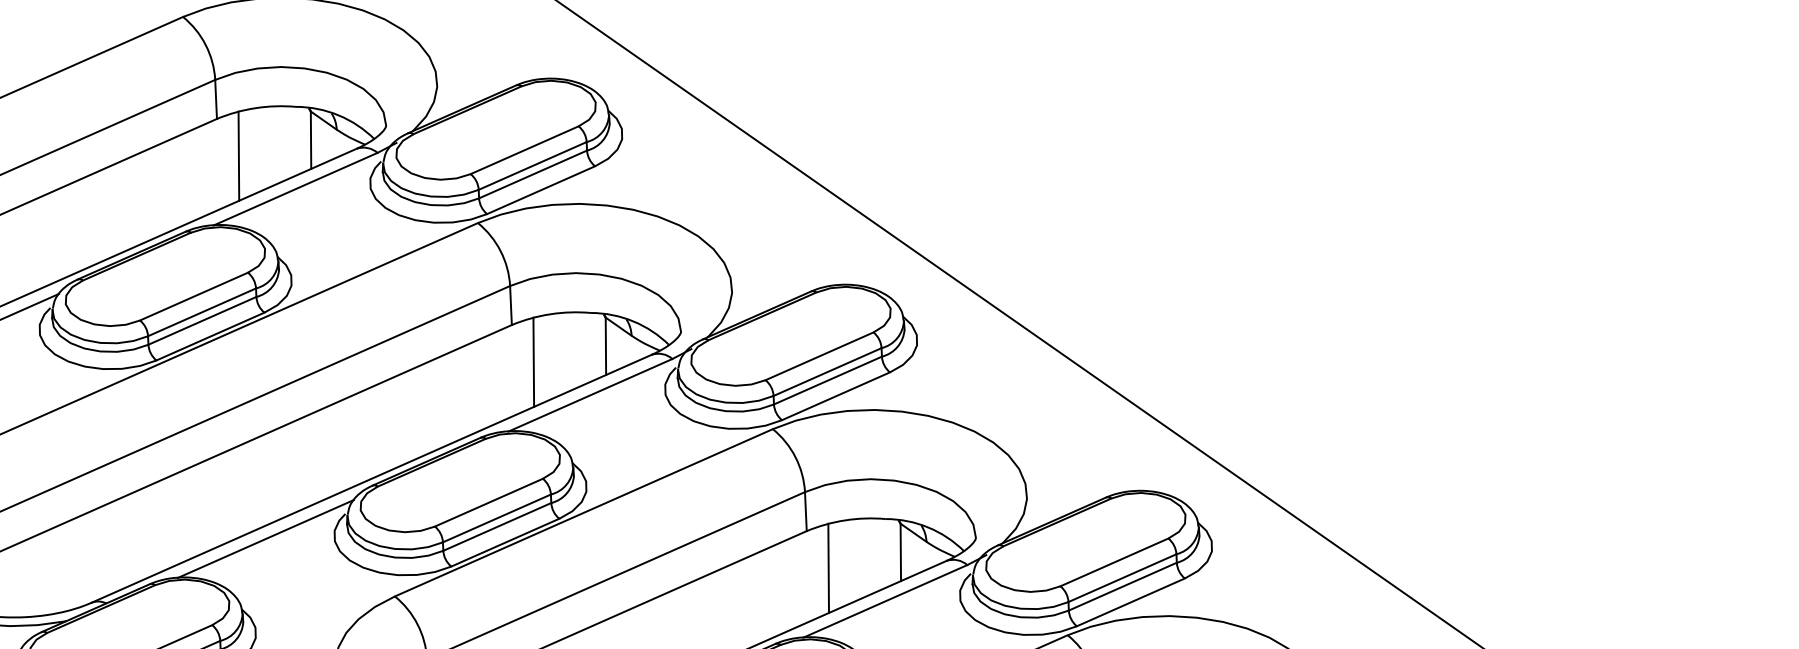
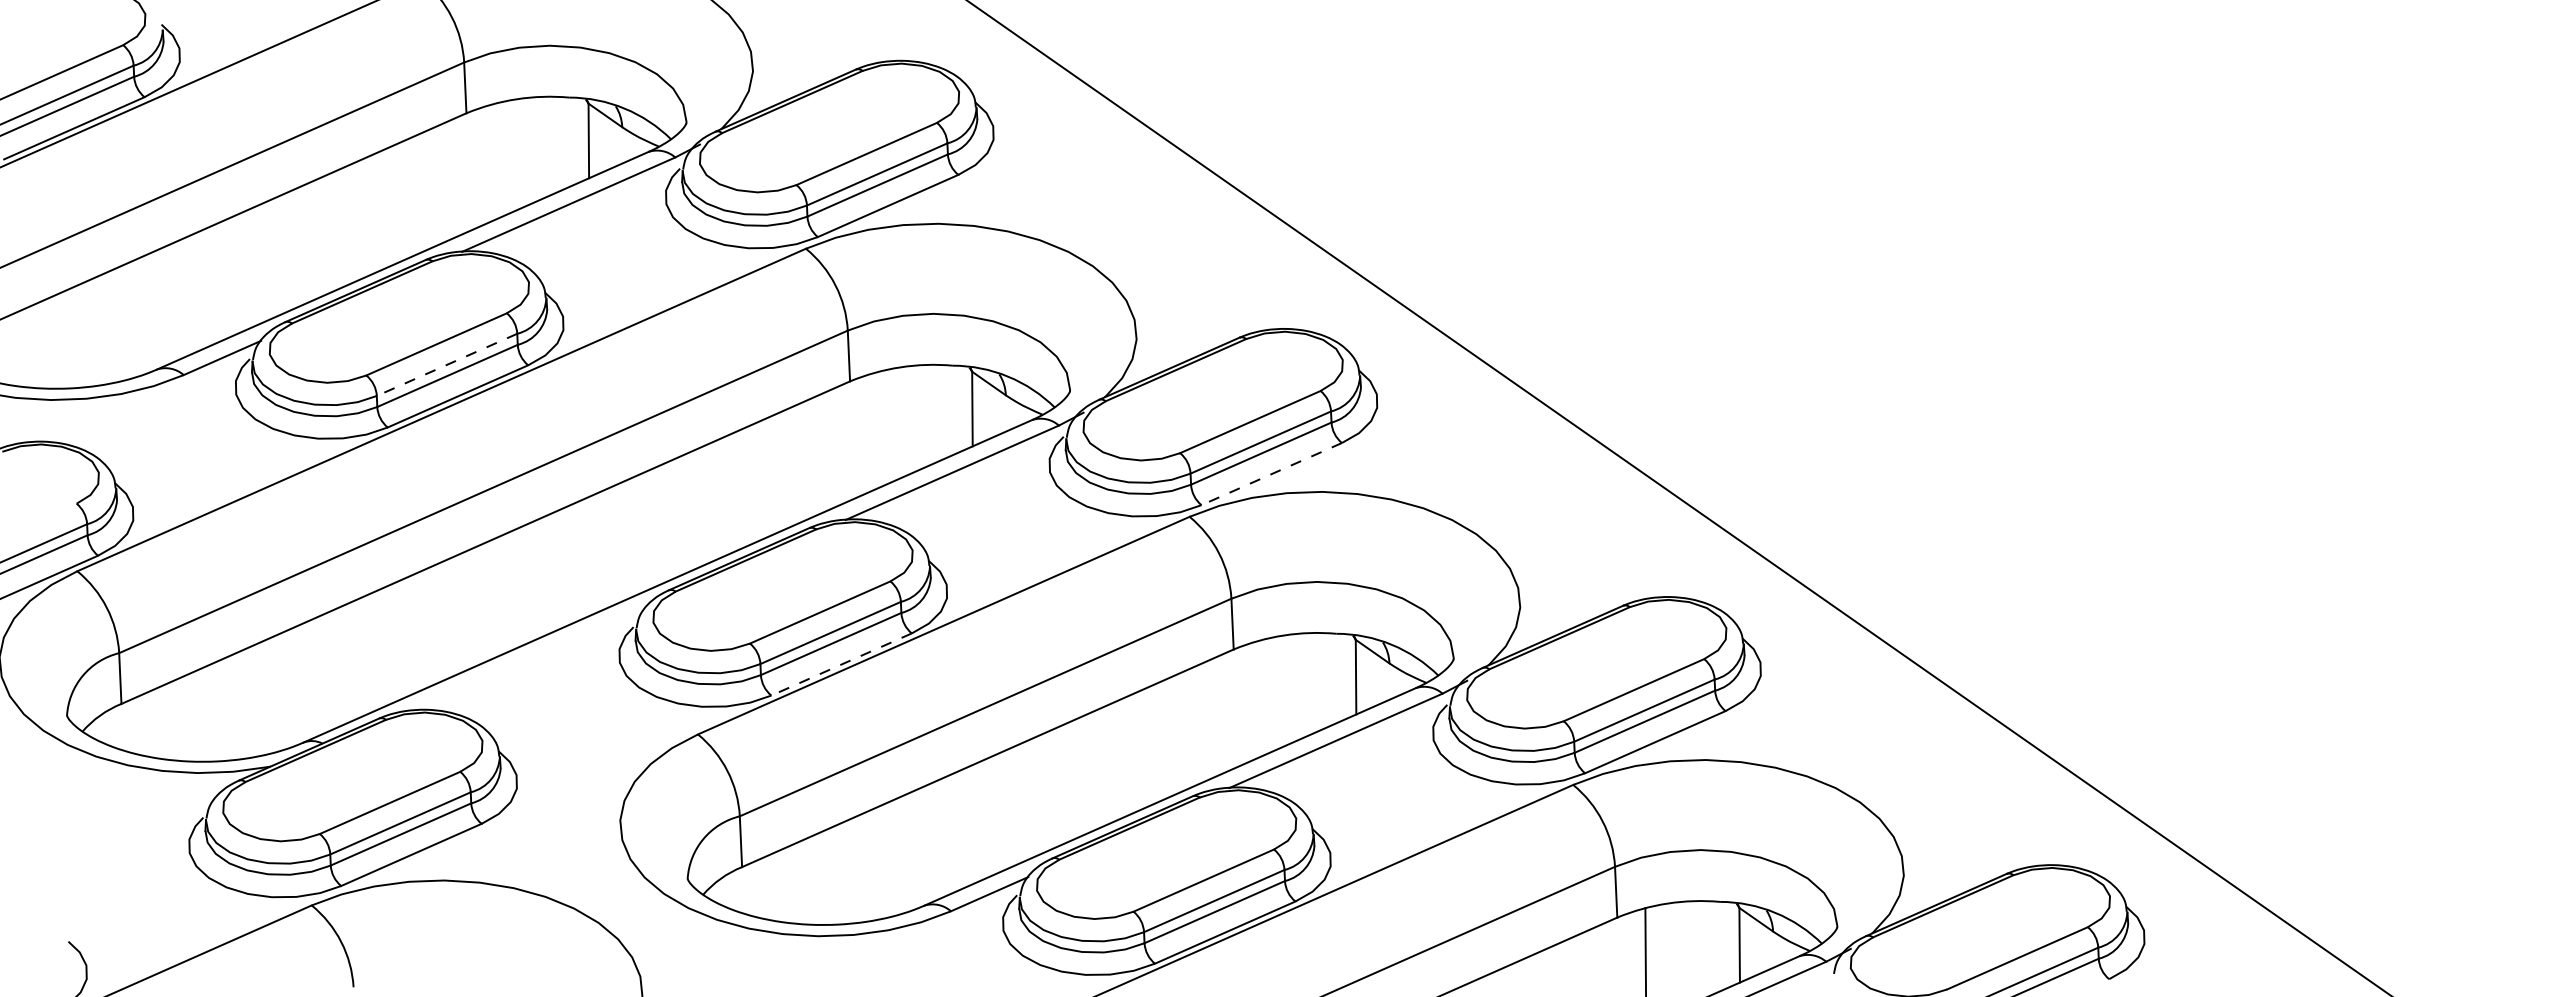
line: (238, 156) -> (494, 161), removed
line: (202, 312) -> (447, 364), solid -> dashed
line: (533, 362) -> (878, 429), removed
line: (835, 396) -> (1271, 474), solid -> dashed
line: (265, 538) -> (529, 659), removed
line: (505, 542) -> (841, 664), solid -> dashed
line: (828, 568) -> (1261, 697), removed

